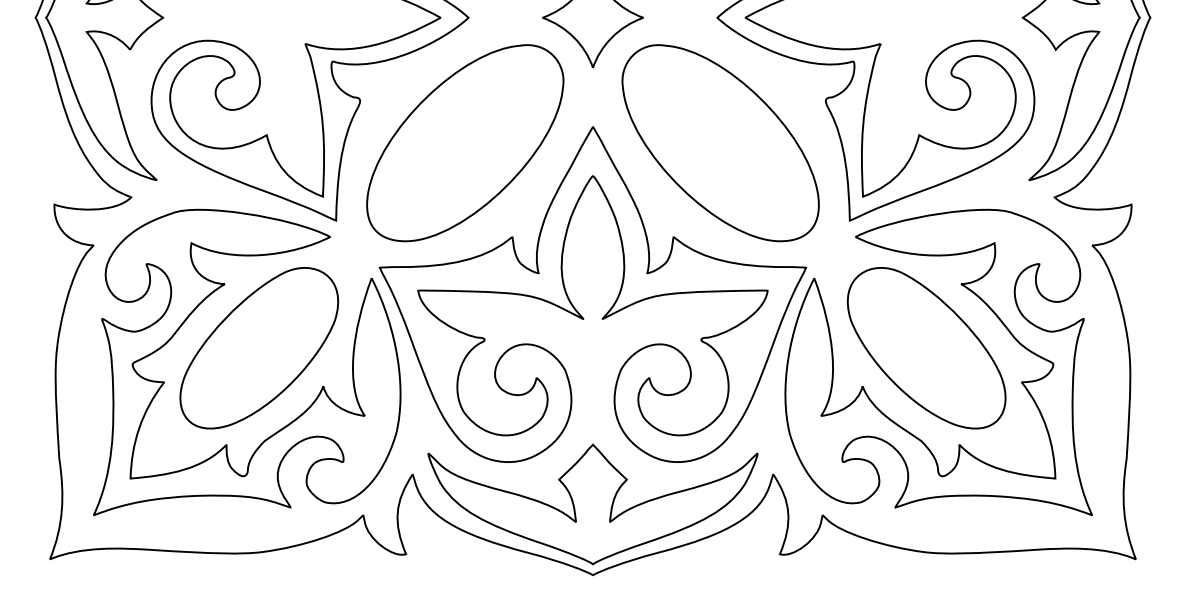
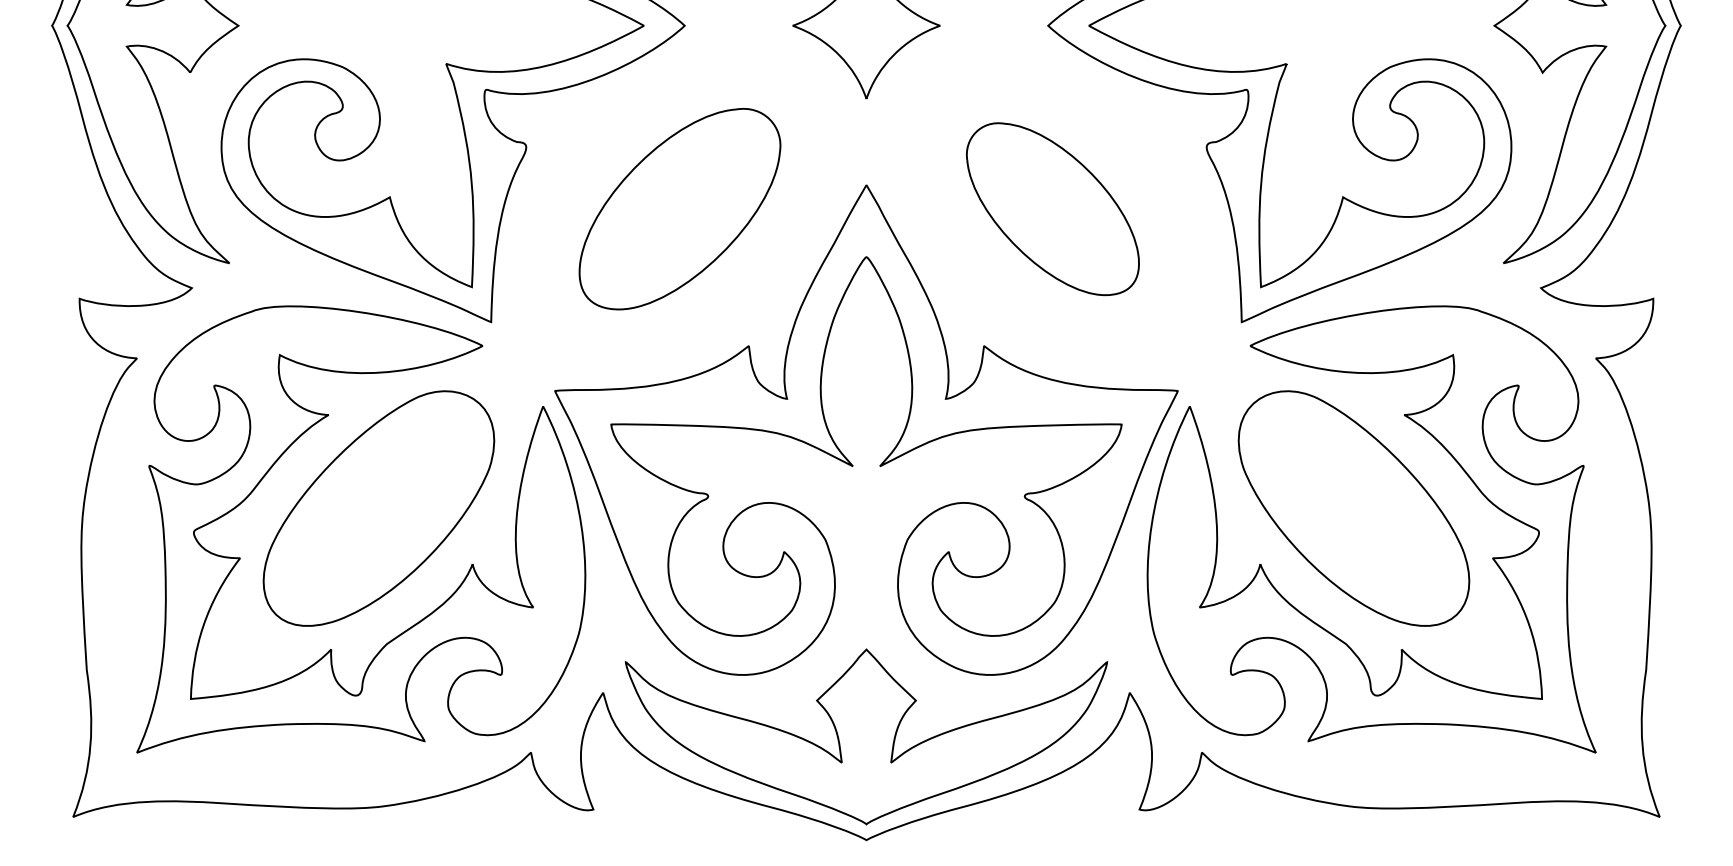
part: (465, 143) -> (680, 209), size x0.7
part: (720, 143) -> (1052, 209), size x0.6

